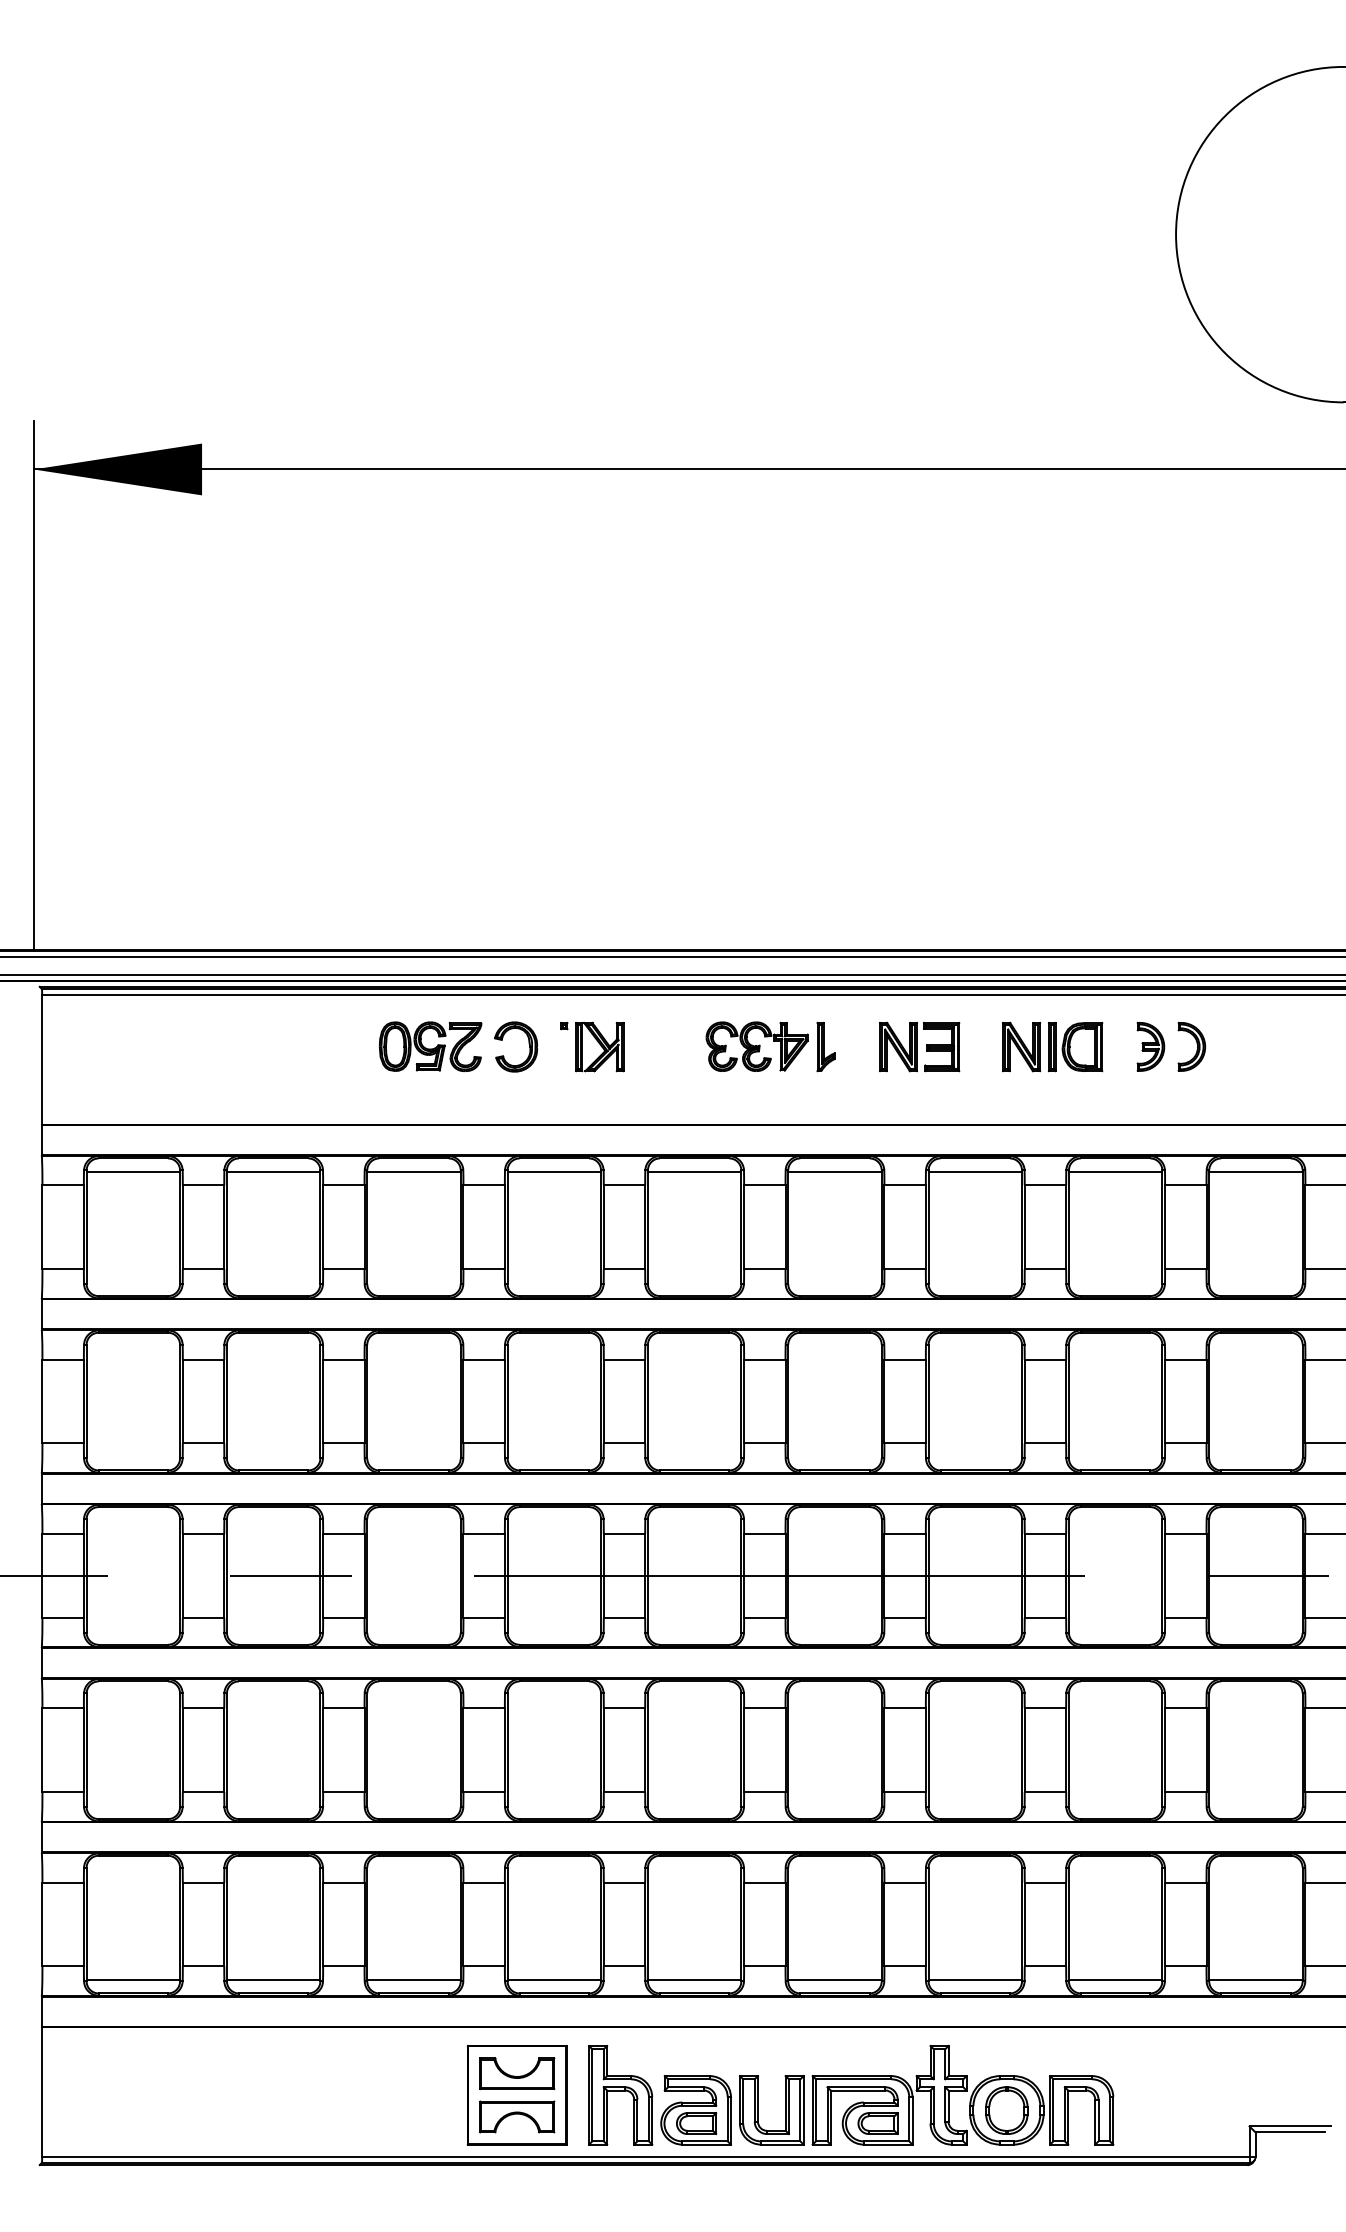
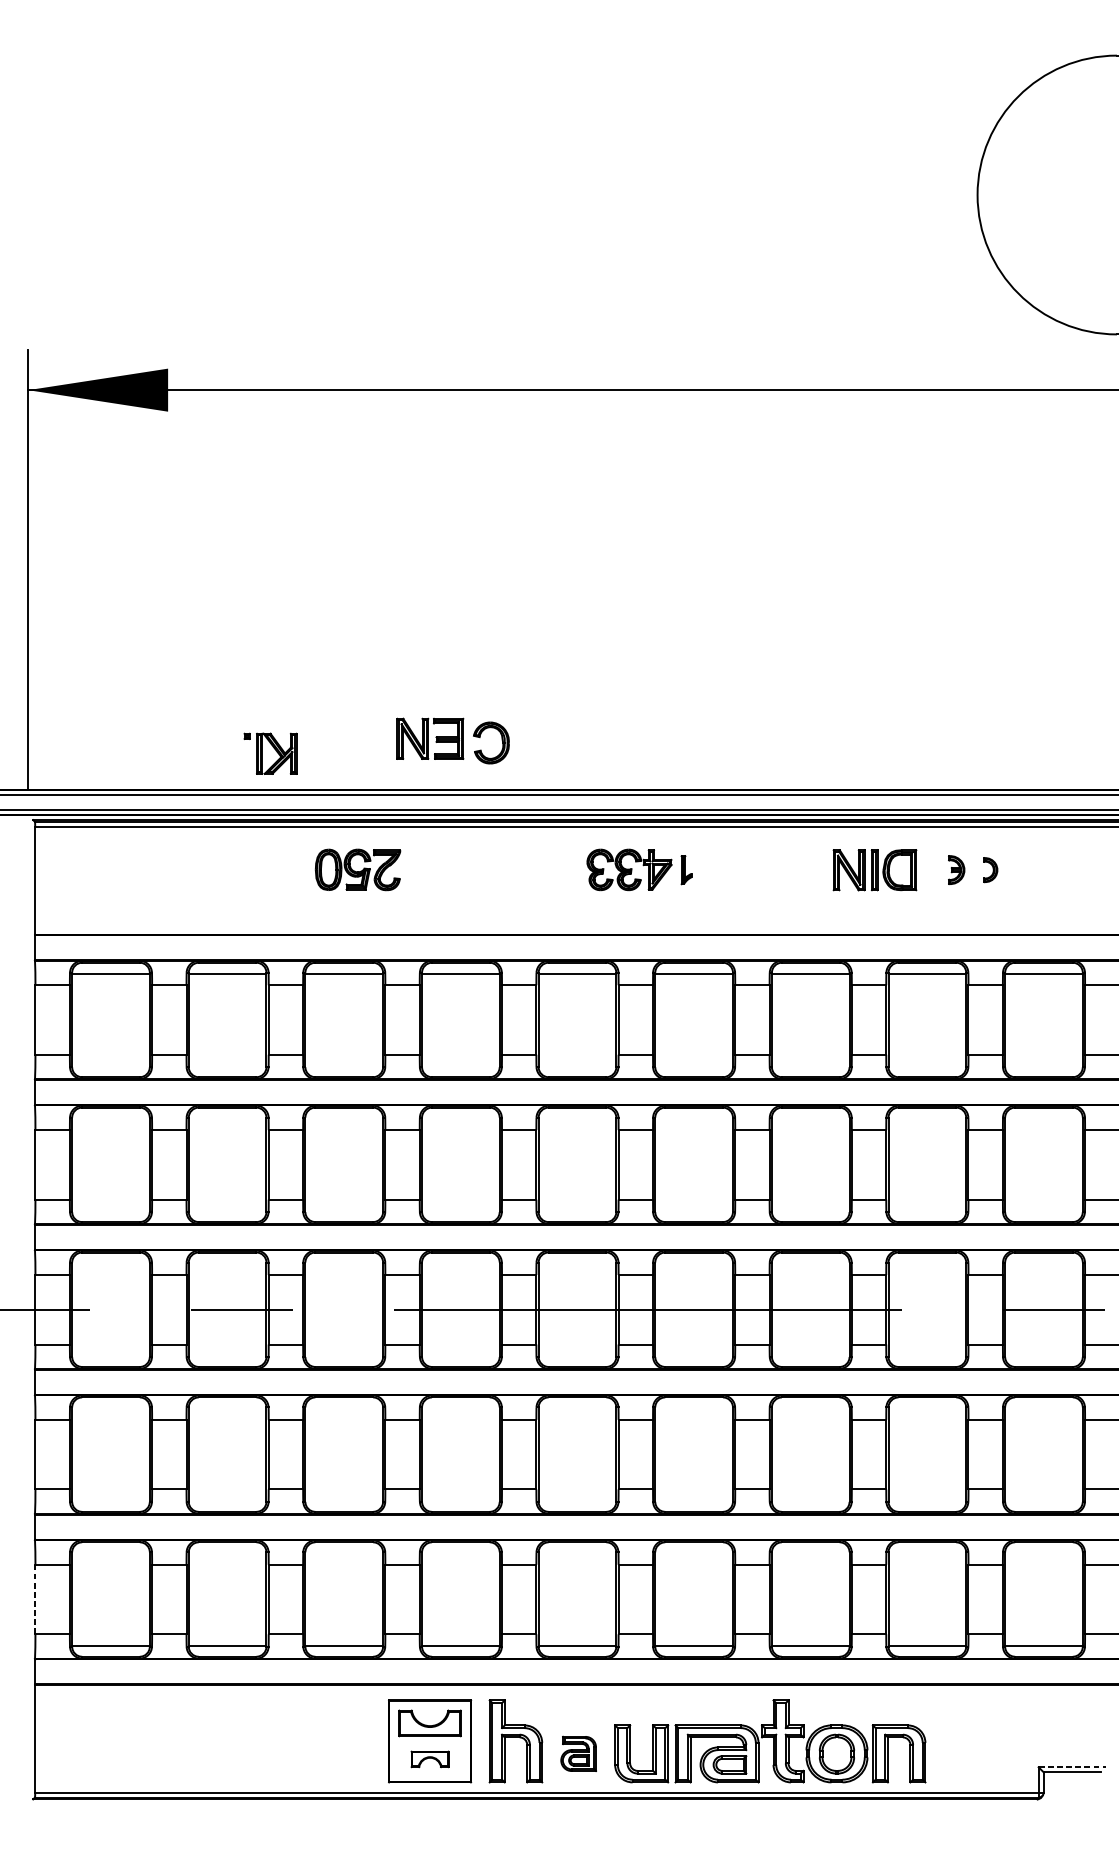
part: (528, 1044) -> (501, 740), moved
part: (592, 1046) -> (270, 753), moved
part: (825, 1046) -> (686, 869), size x0.7
part: (919, 1046) -> (430, 738), moved
part: (1150, 1046) -> (956, 869), size x0.7
part: (1191, 1046) -> (990, 869), size x0.6
line: (42, 1924) -> (35, 1599), solid -> dashed
part: (695, 2110) -> (578, 1754), size x0.6
part: (517, 2116) -> (430, 1759), size x0.6
line: (1290, 2126) -> (1072, 1767), solid -> dashed

